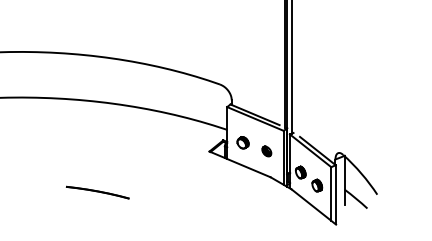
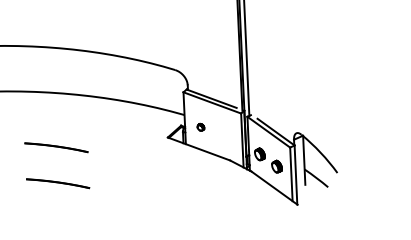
part: (242, 142) -> (200, 126), size x0.6
part: (266, 151) -> (224, 134), removed
part: (97, 156) -> (56, 147), added

